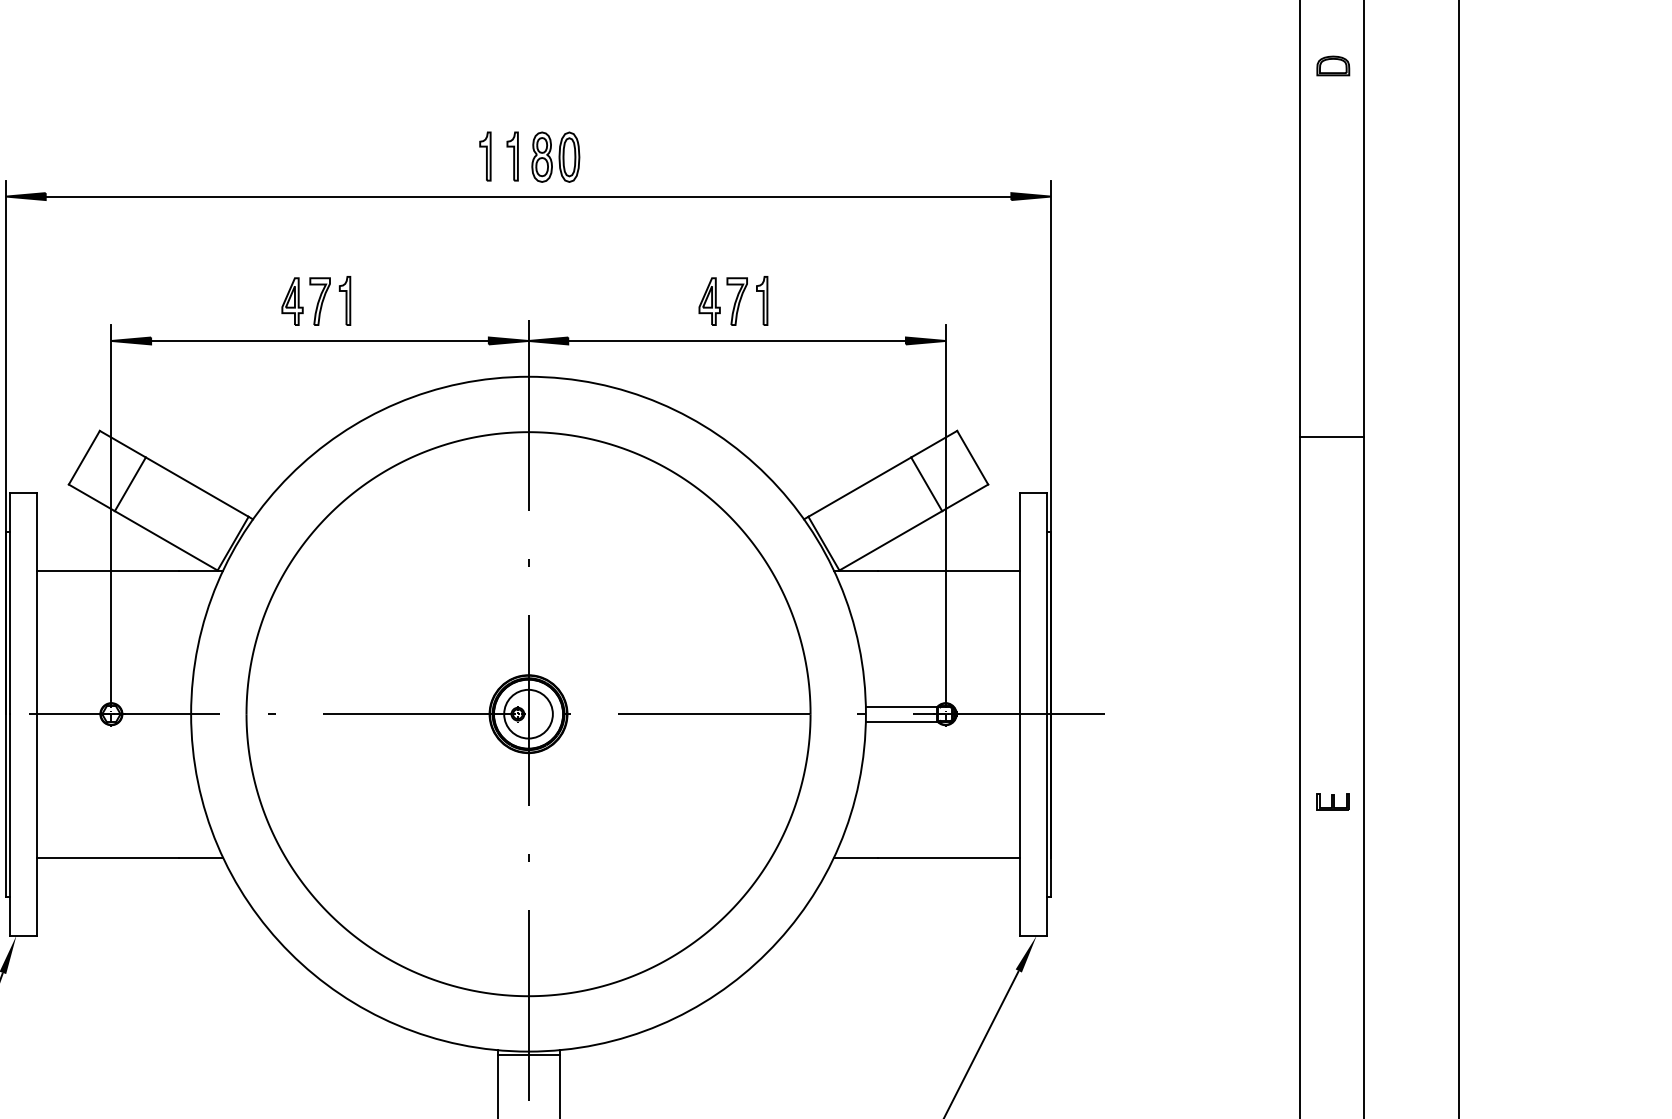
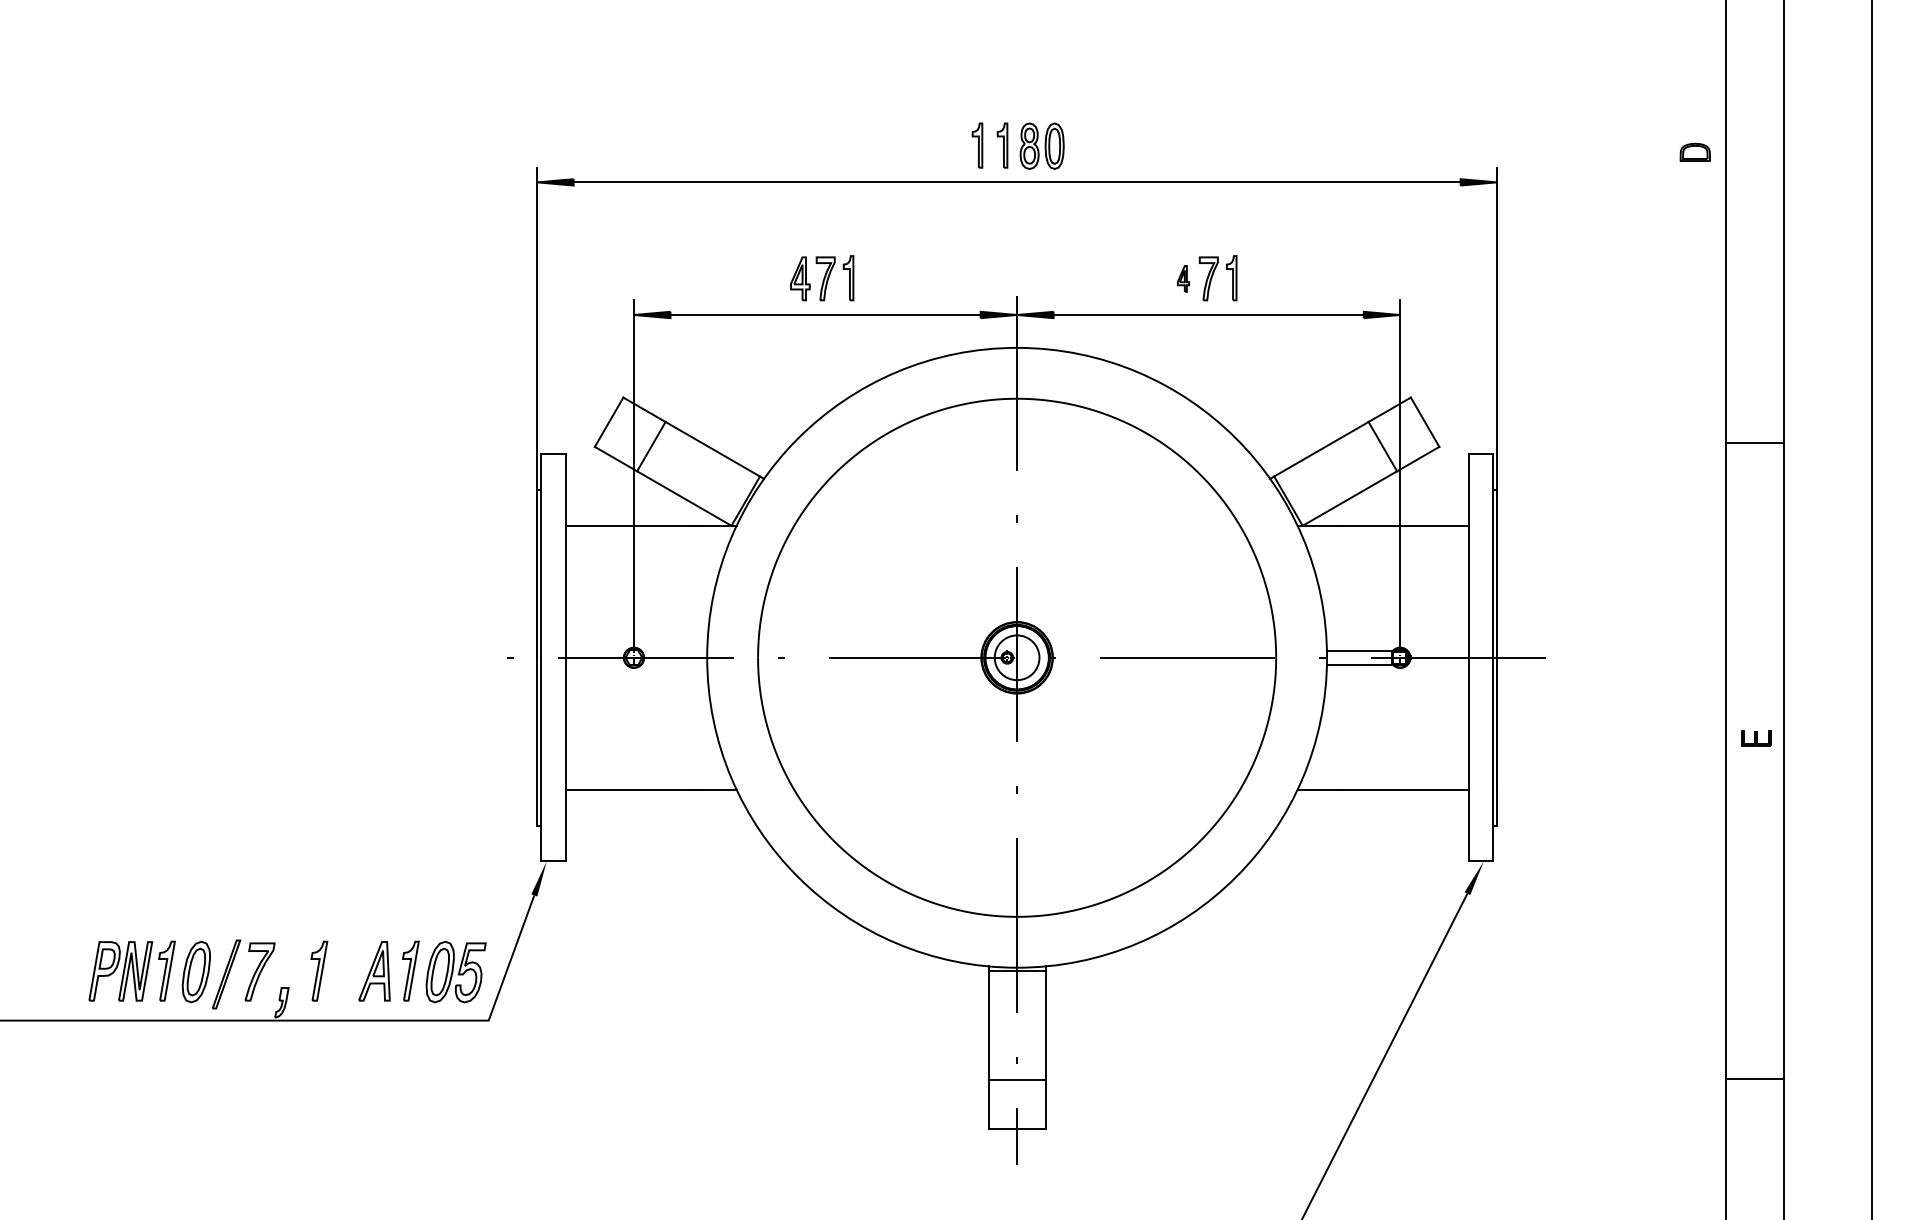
part: (1332, 64) -> (1694, 151), moved
part: (709, 301) -> (1183, 278), size x0.6
line: (1331, 437) -> (1754, 443), moved

